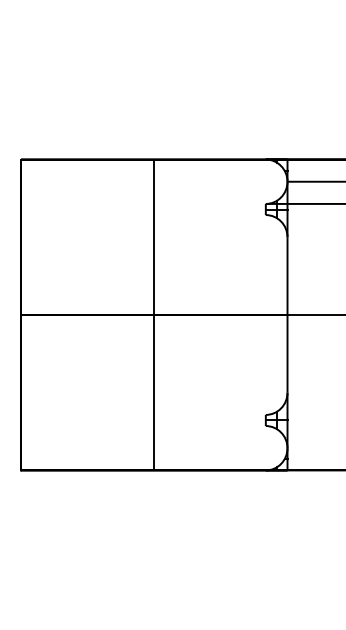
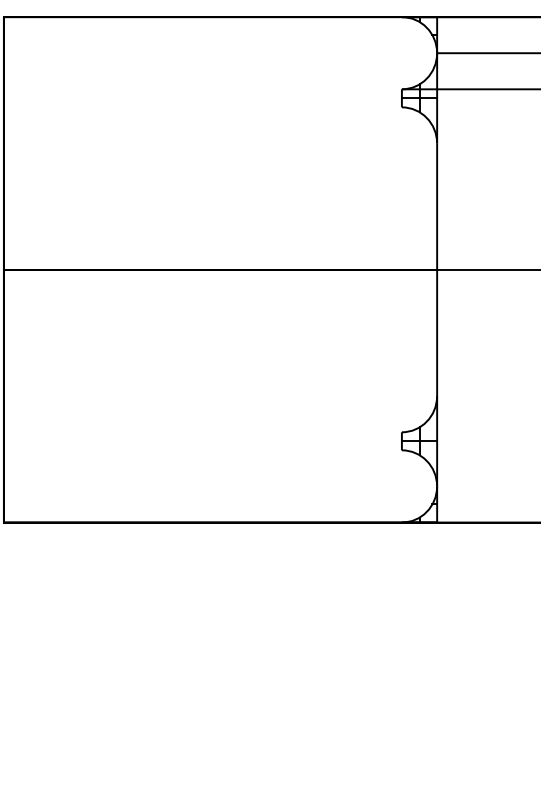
line: (154, 314) -> (220, 269), removed

